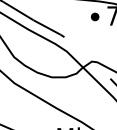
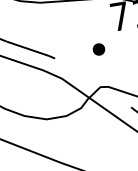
part: (95, 16) -> (99, 48), moved

